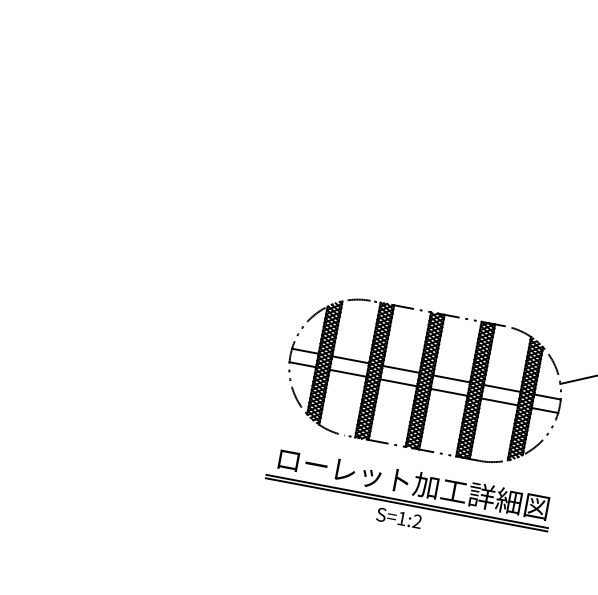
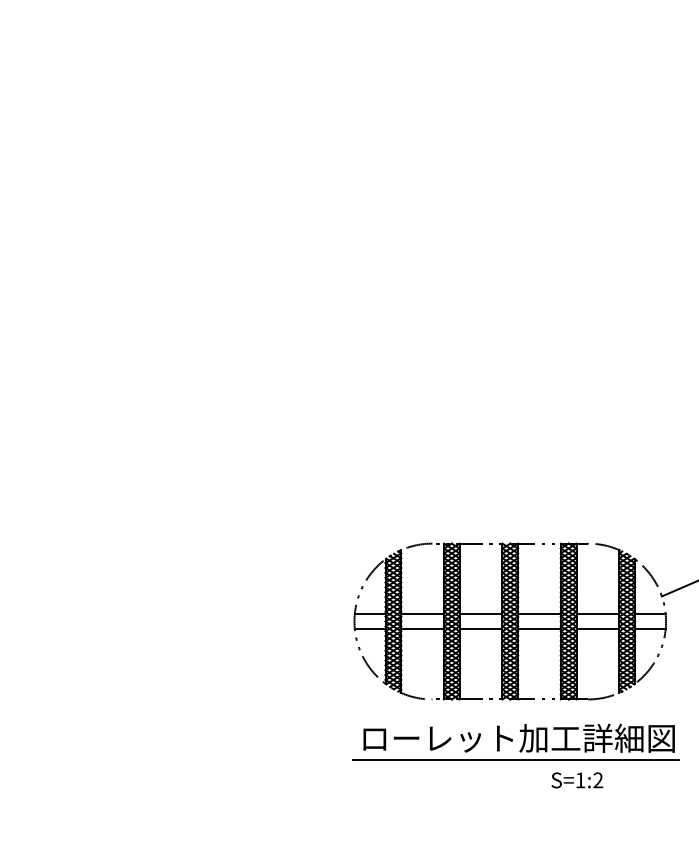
line: (406, 504) -> (515, 763), removed
text: (399, 518) -> (577, 780), moved

